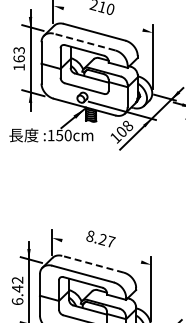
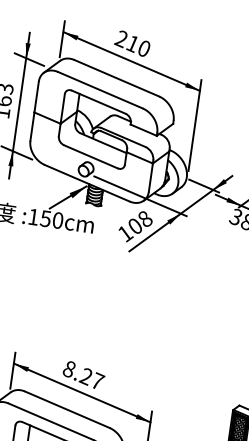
line: (102, 18) -> (130, 60), added
line: (84, 42) -> (100, 90), dashed -> solid
line: (101, 250) -> (82, 391), added
line: (93, 264) -> (67, 410), dashed -> solid

